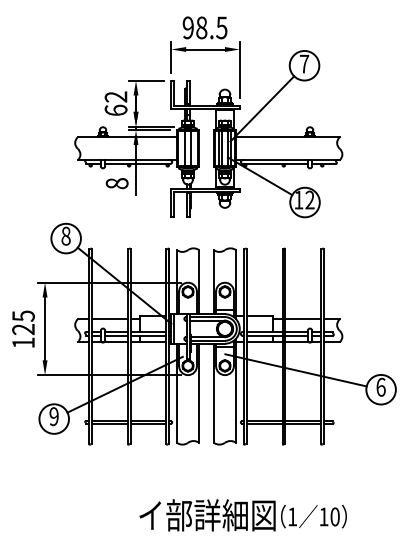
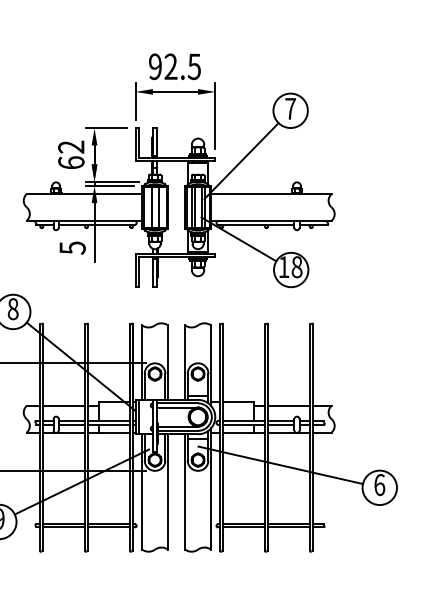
text: (201, 27) -> (170, 66), 98.5 -> 92.5
text: (116, 183) -> (71, 247), 8 -> 5
text: (309, 199) -> (296, 266), 12 -> 18

